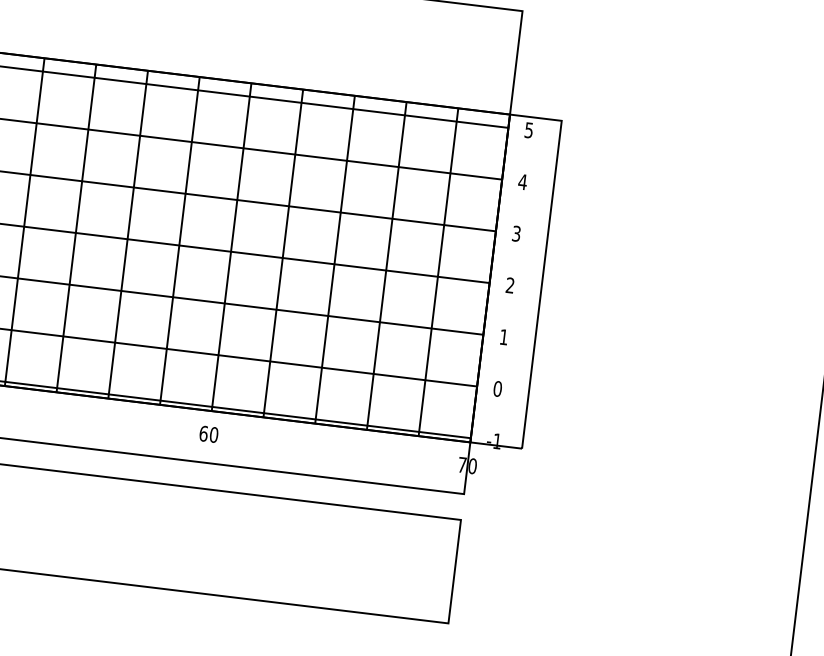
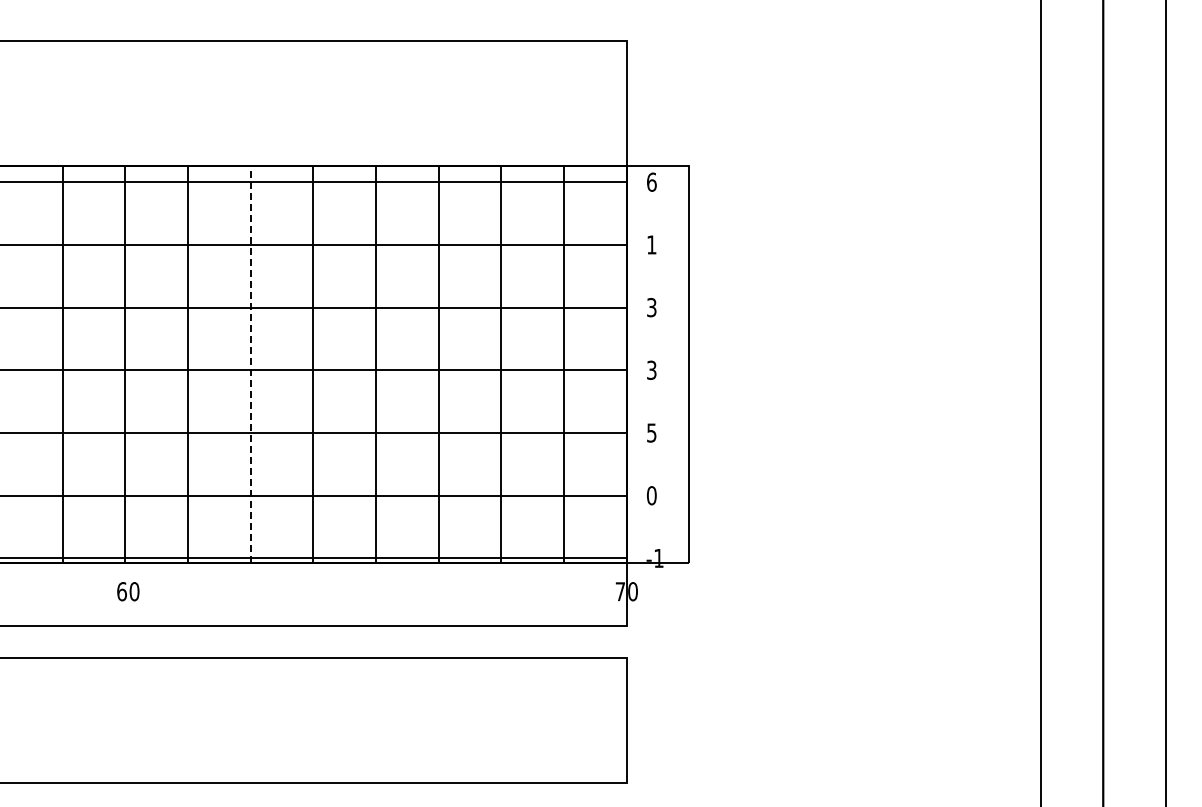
text: (528, 129) -> (651, 181), 5 -> 6
text: (522, 181) -> (651, 244), 4 -> 1
line: (179, 240) -> (250, 364), solid -> dashed
text: (510, 285) -> (651, 370), 2 -> 3
text: (503, 336) -> (651, 432), 1 -> 5
text: (209, 434) -> (128, 591), moved

